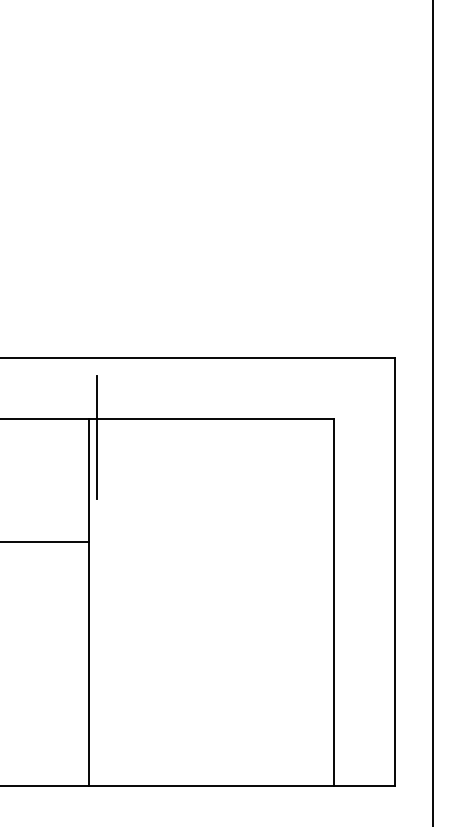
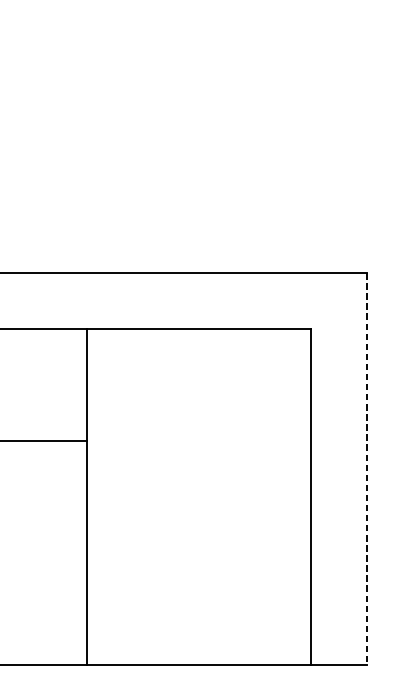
line: (97, 437) -> (94, 345), removed
line: (394, 572) -> (366, 469), solid -> dashed

